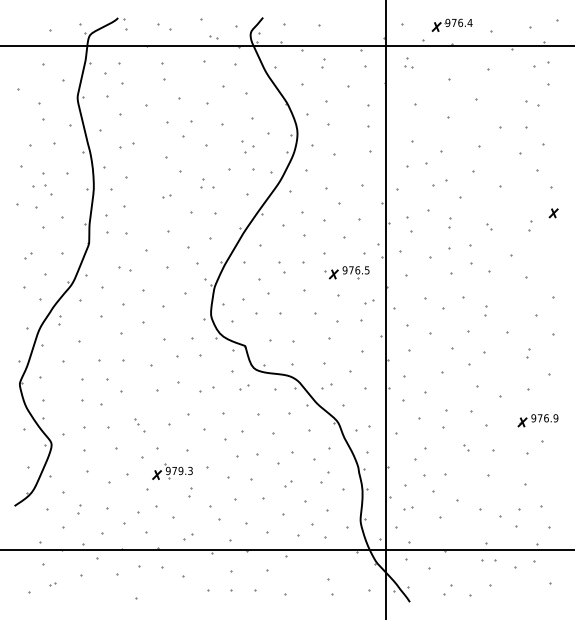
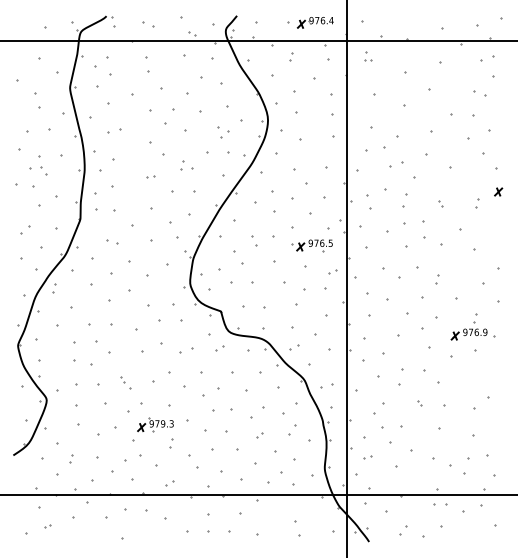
part: (451, 24) -> (314, 22), moved
part: (449, 222) -> (404, 200), size x1.6
part: (28, 255) -> (25, 229), size x1.6
part: (537, 420) -> (468, 334), moved

